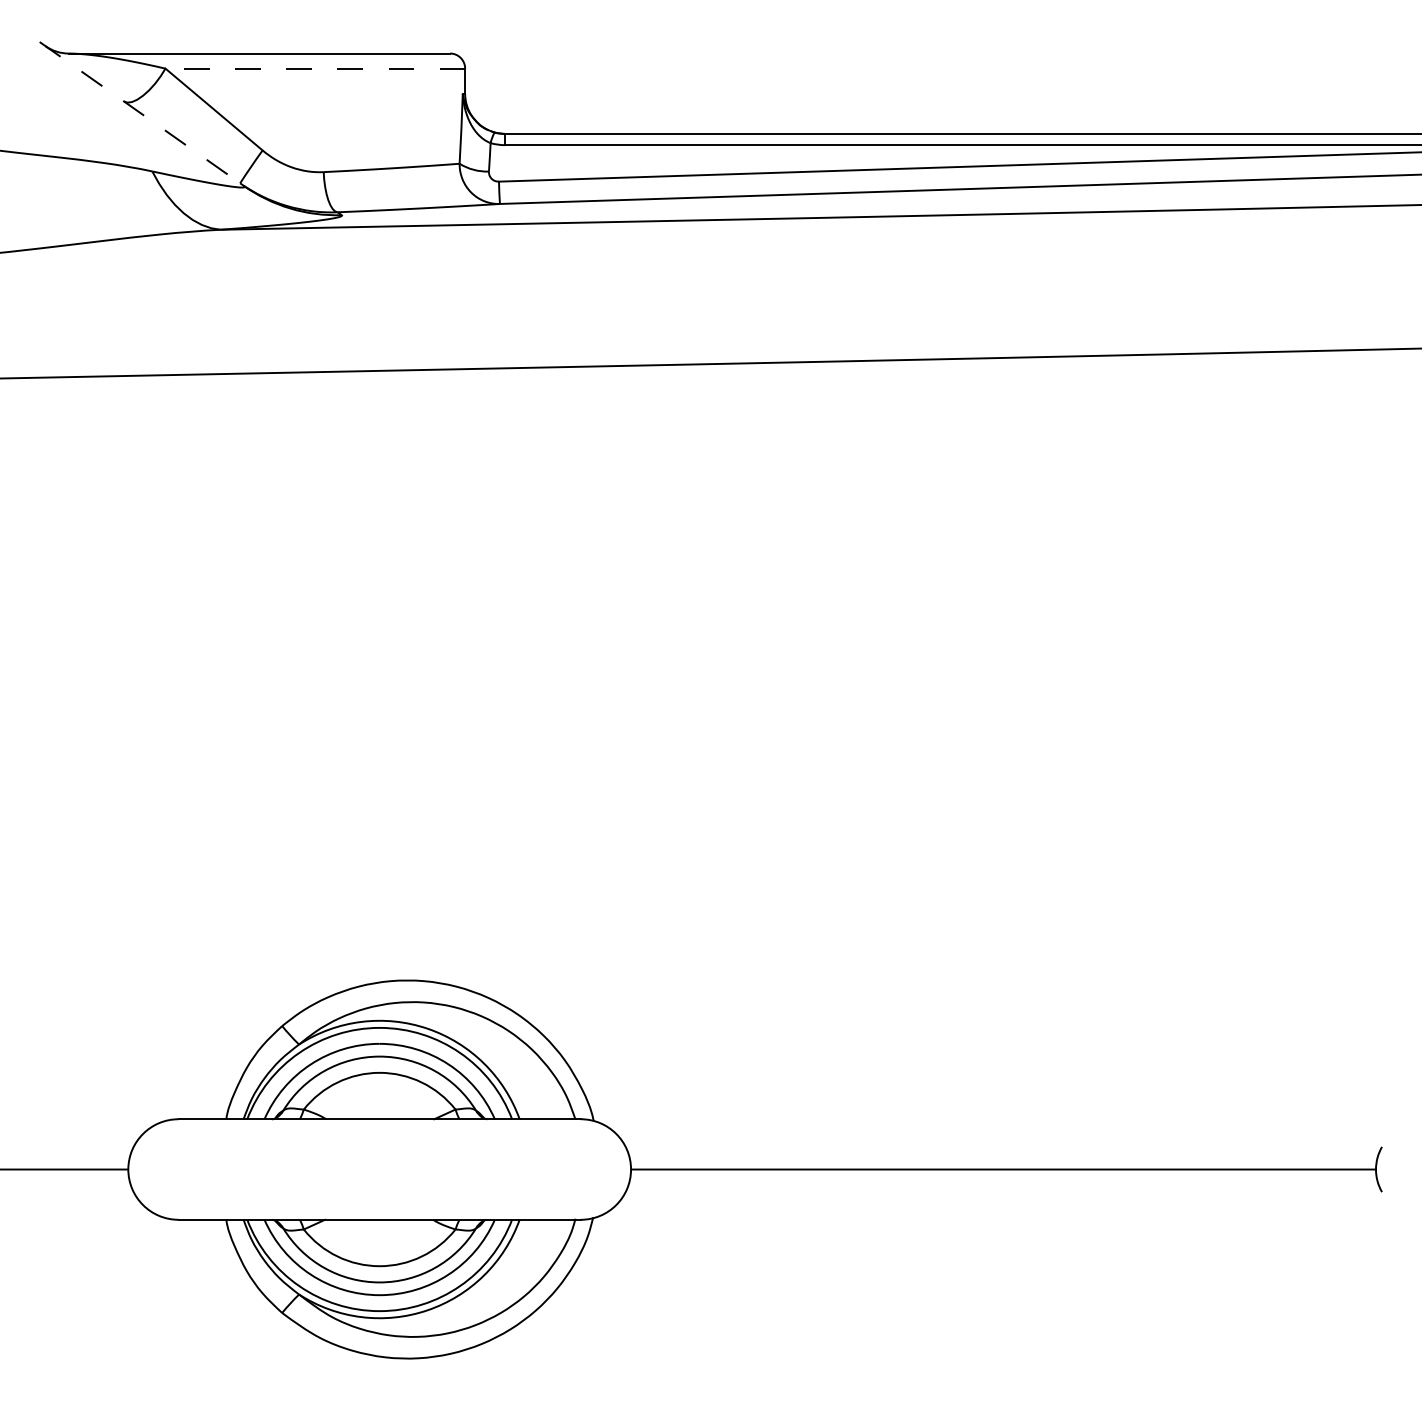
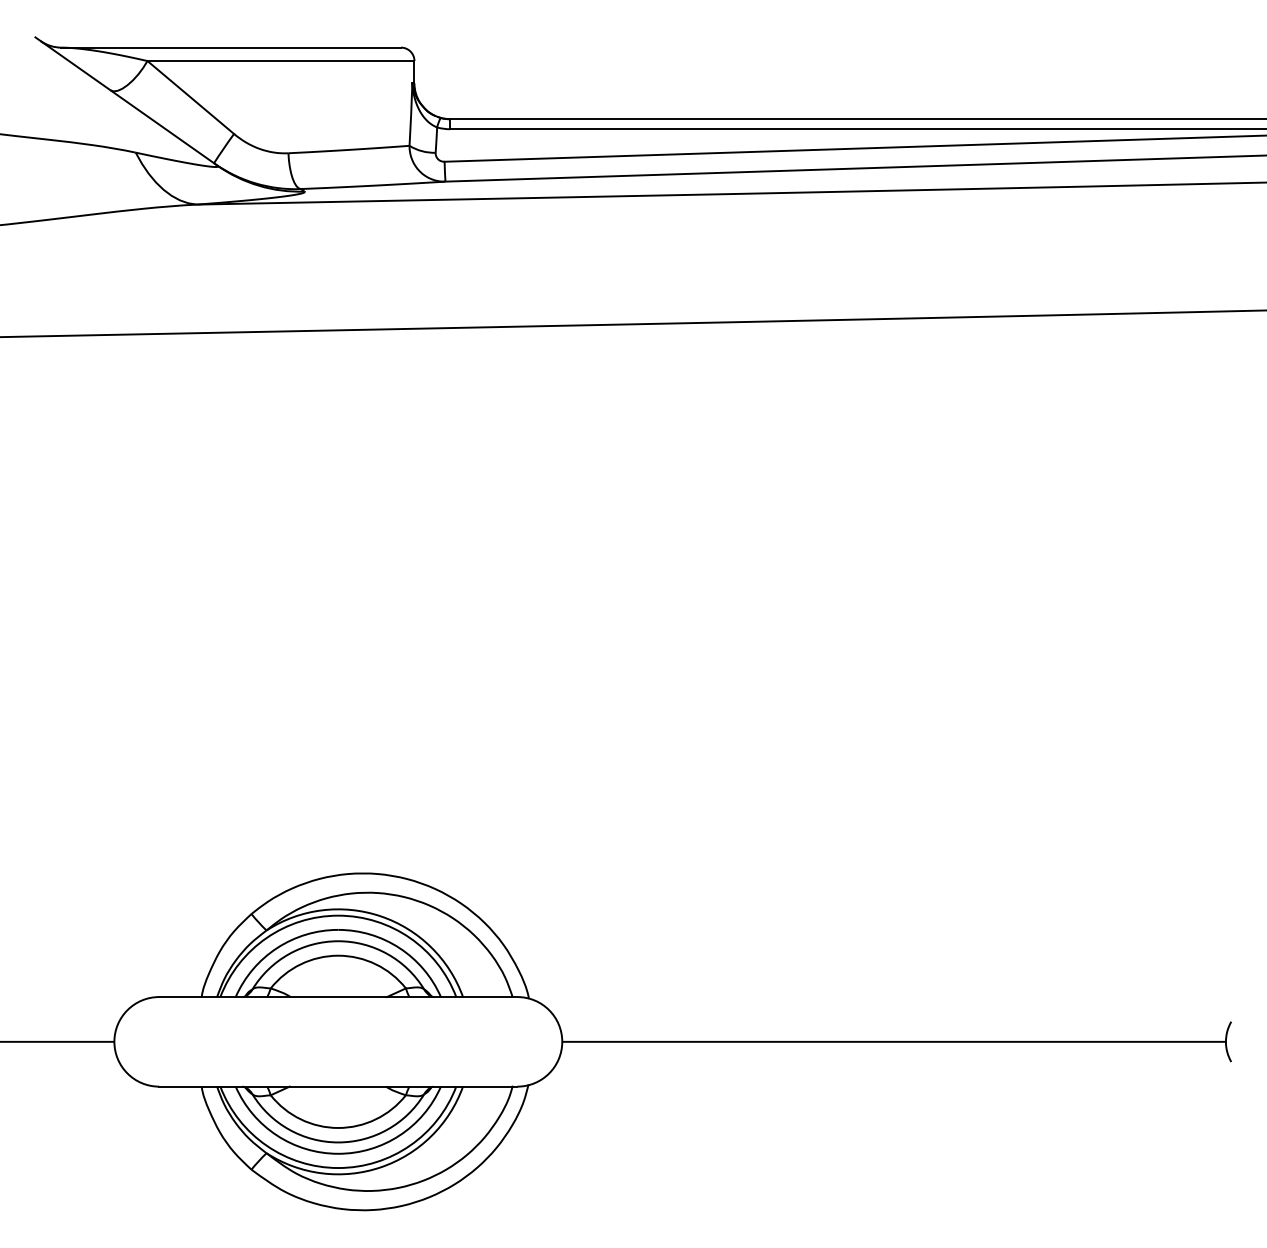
line: (315, 68) -> (281, 60), dashed -> solid
line: (141, 114) -> (126, 101), dashed -> solid

